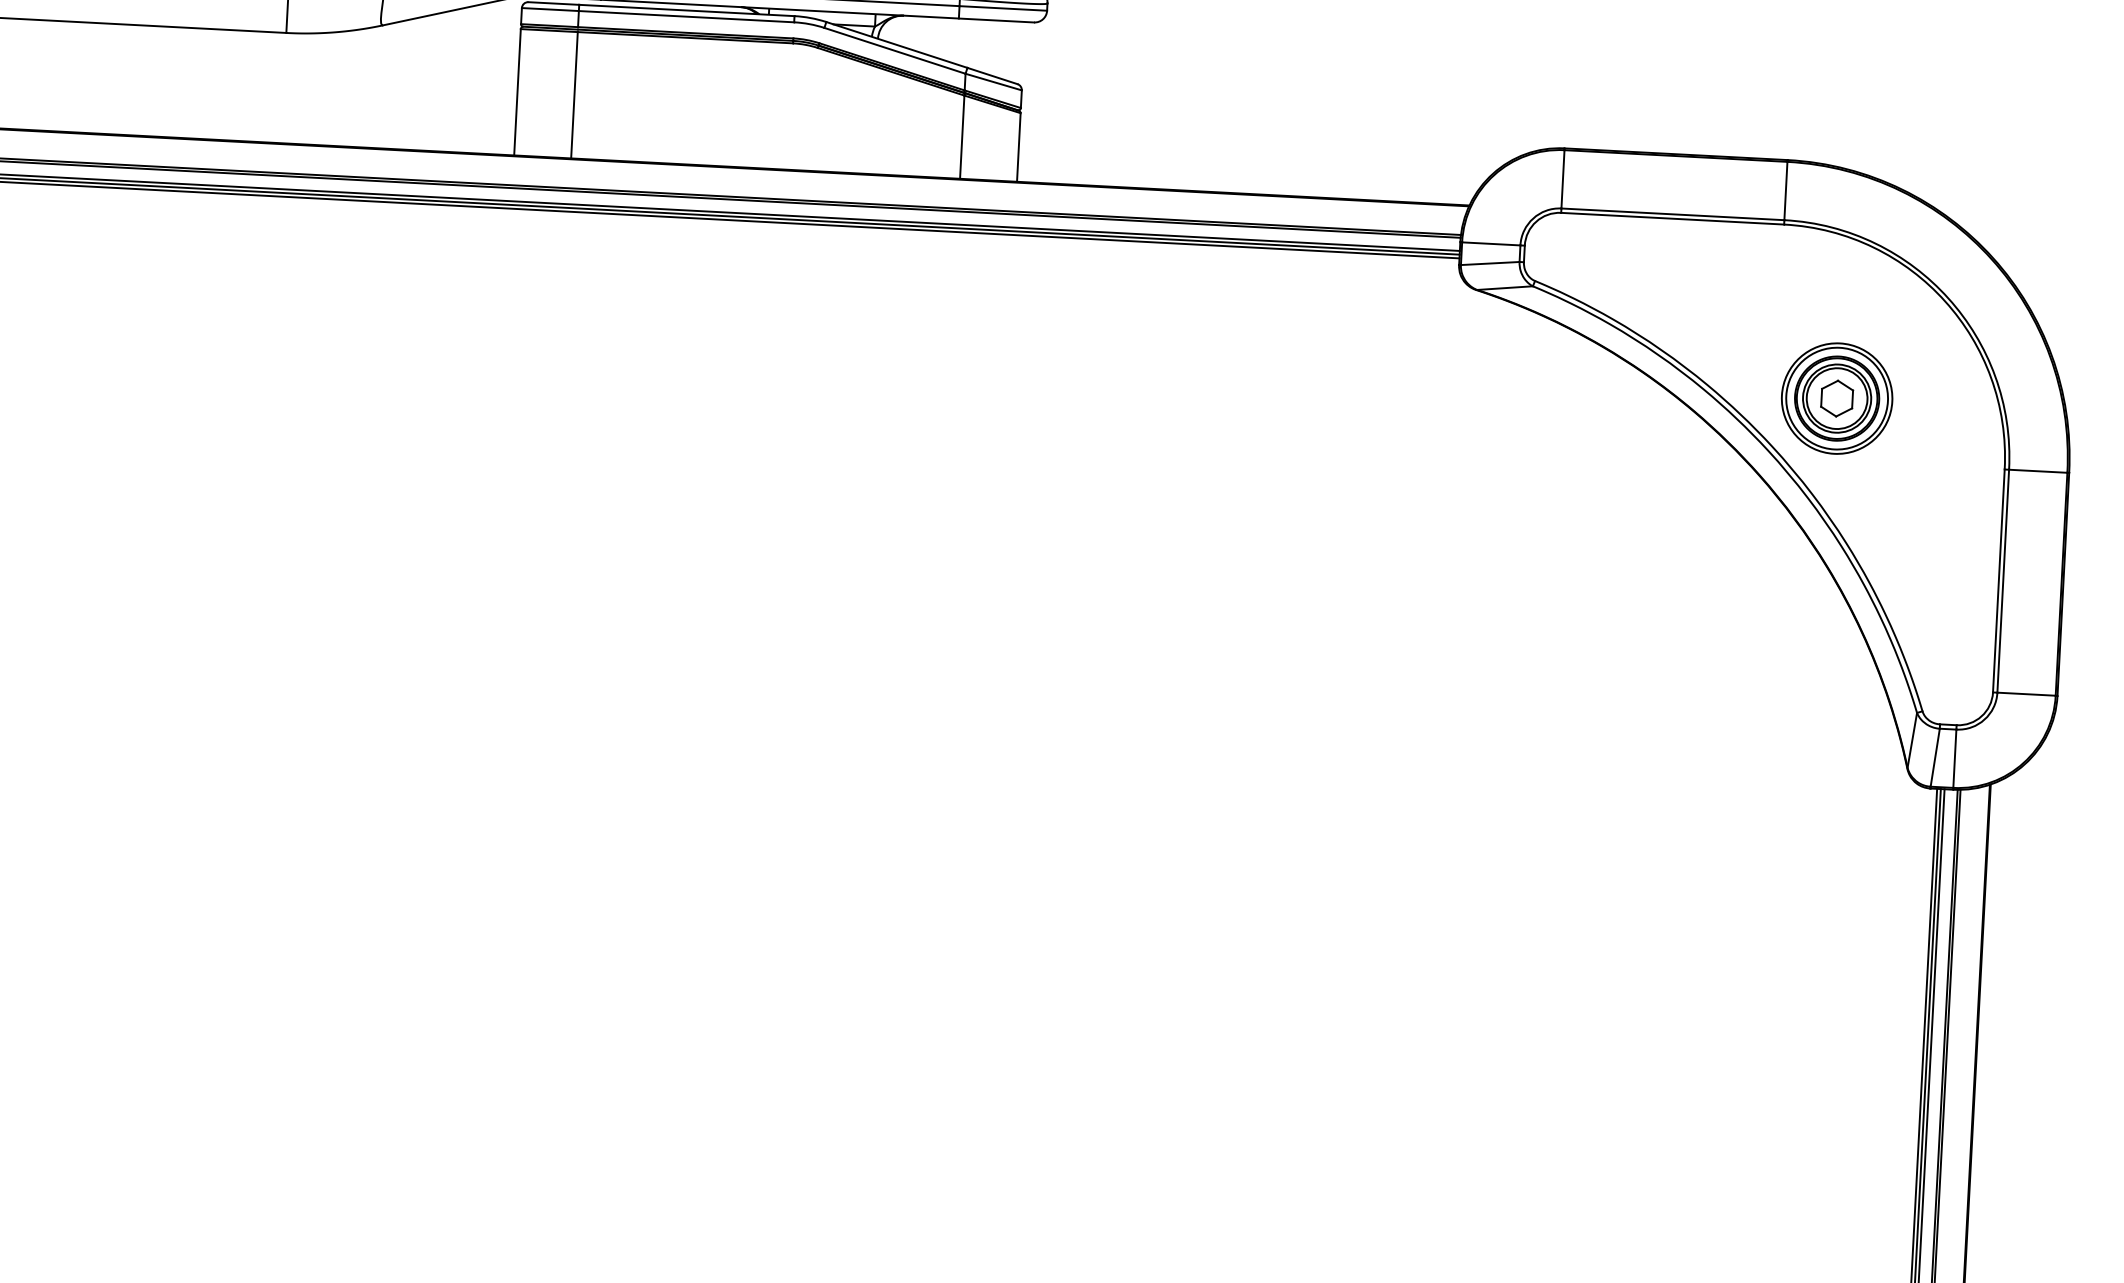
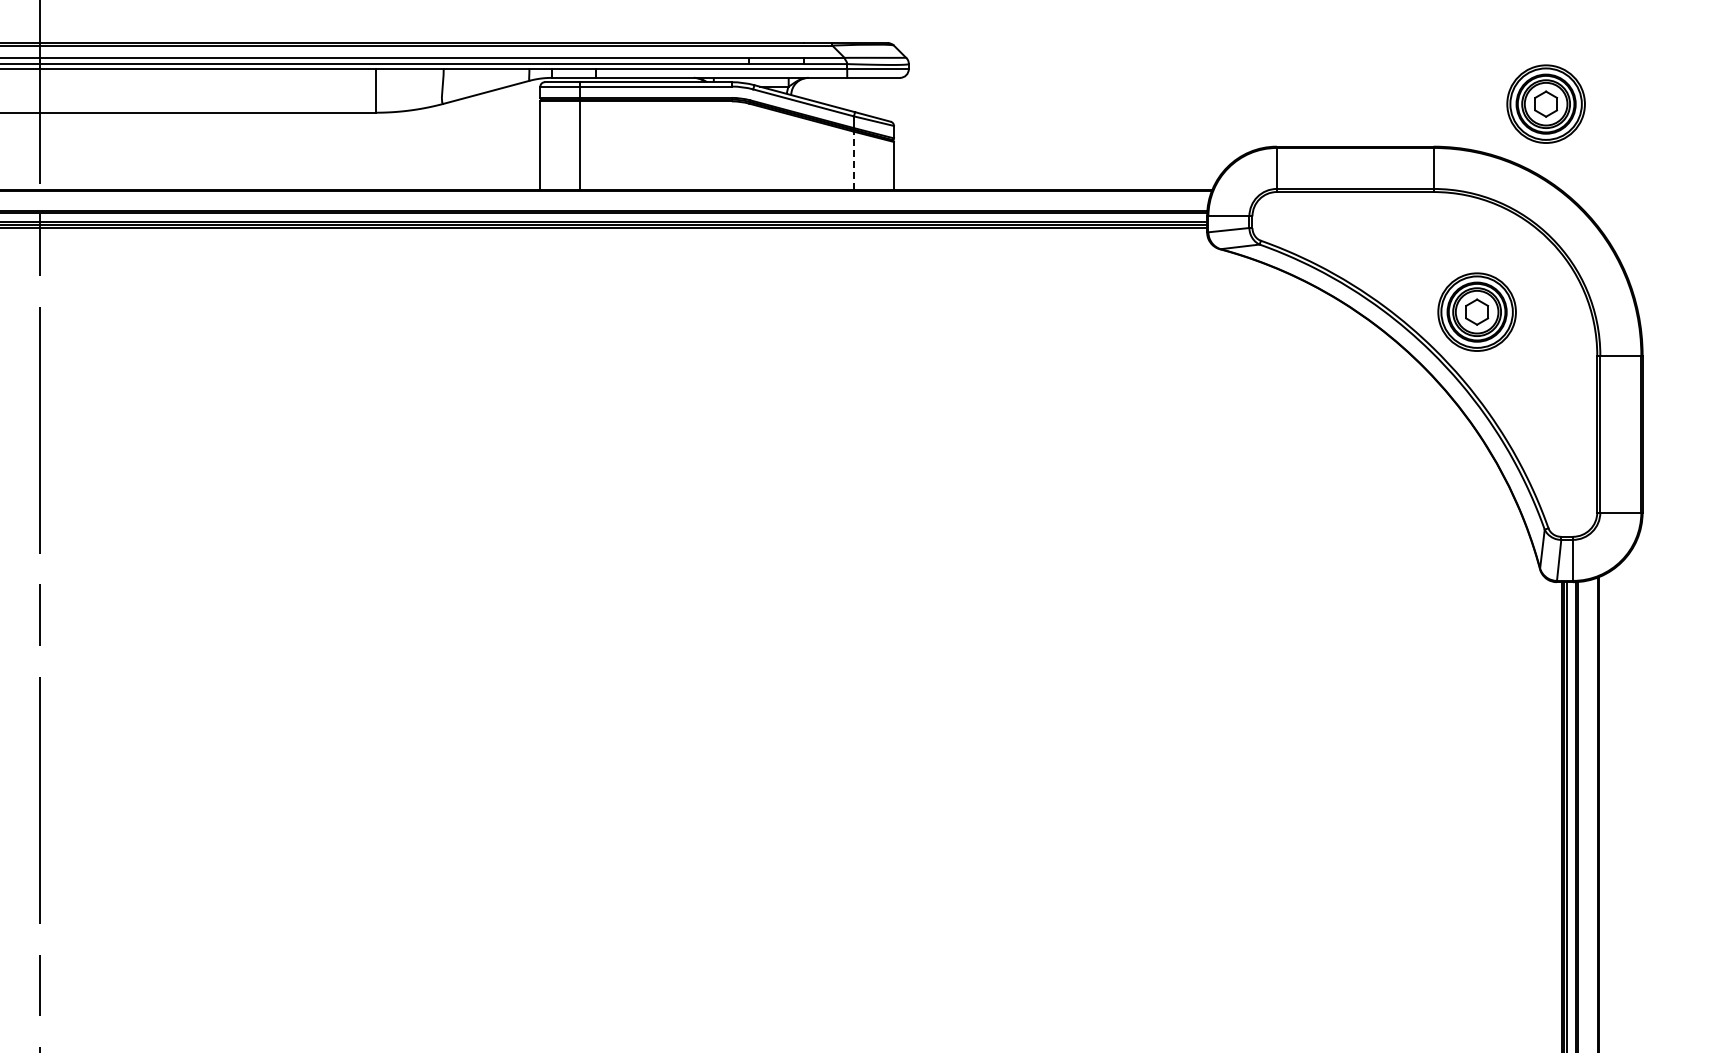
part: (1949, 106) -> (1545, 103), added
line: (961, 136) -> (853, 160), solid -> dashed

